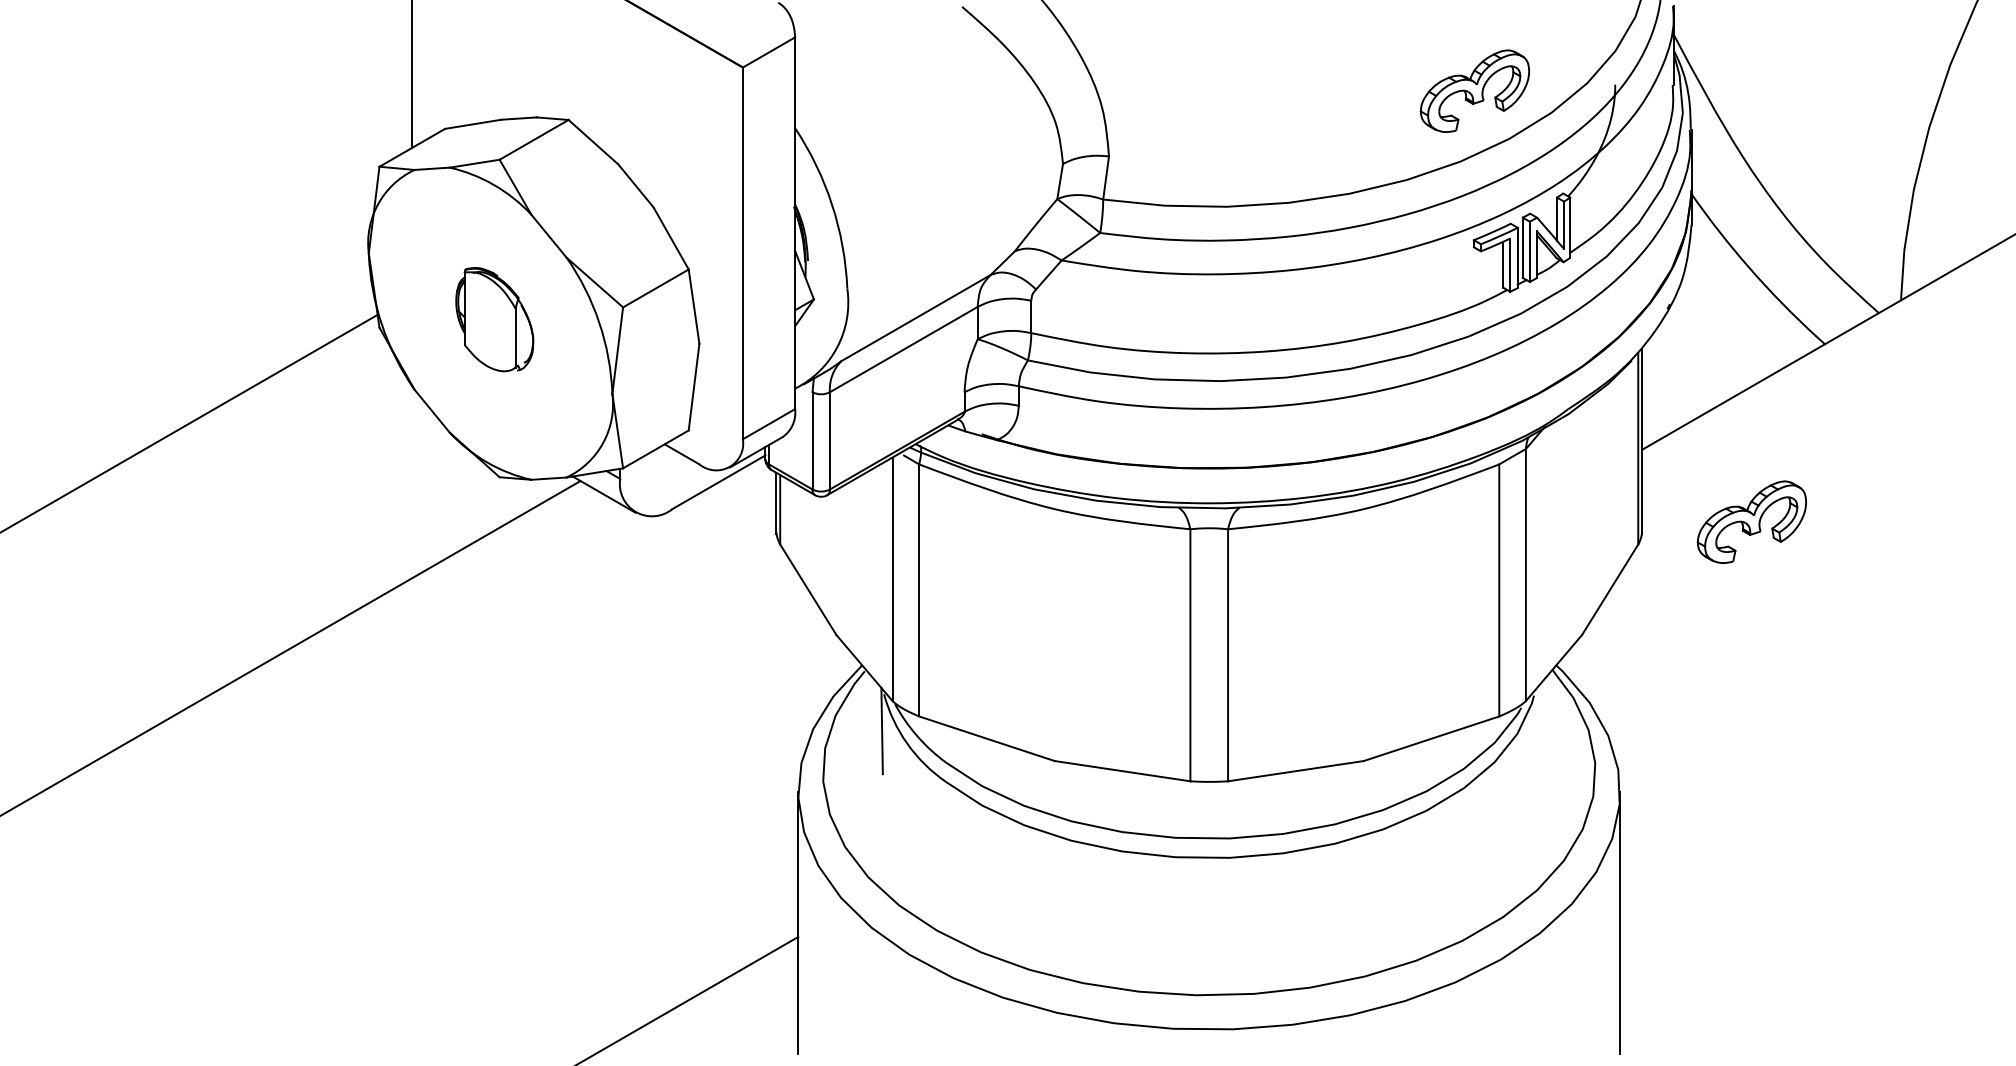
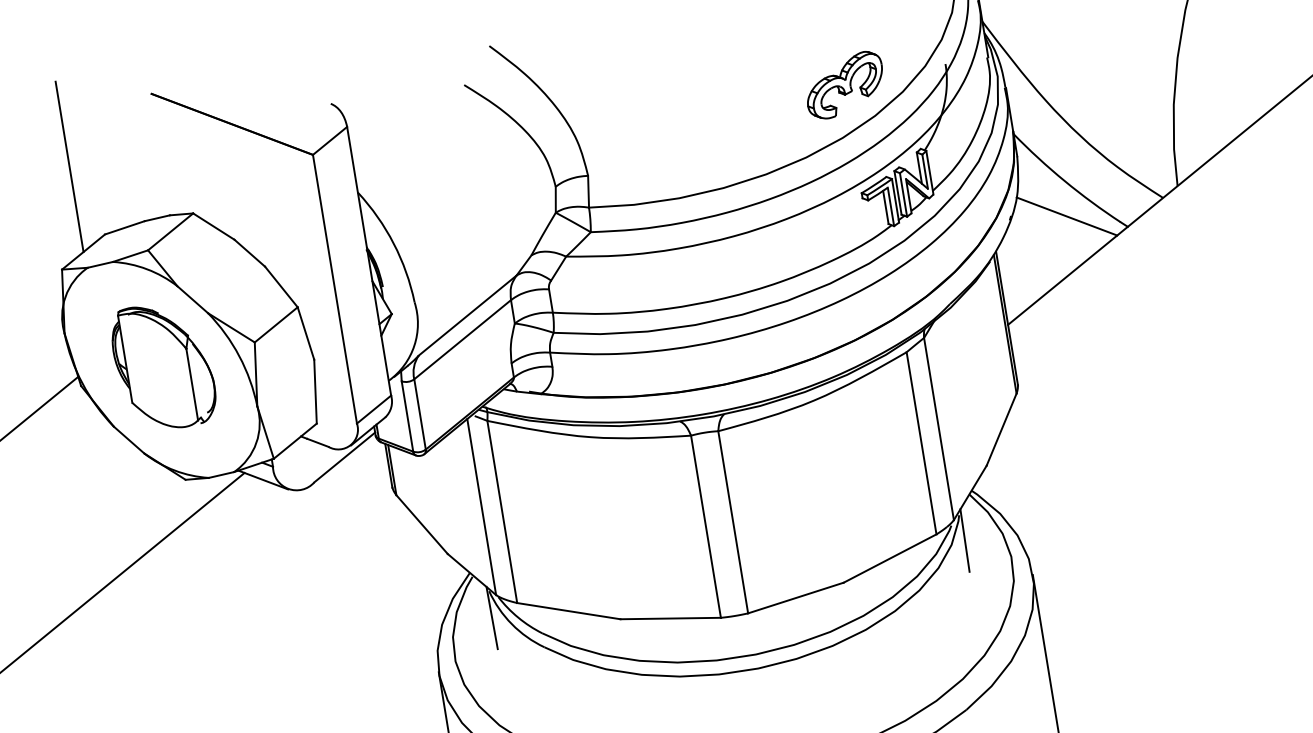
line: (1744, 316) -> (1066, 216), added
part: (494, 319) -> (163, 366), size x1.67
part: (1751, 521) -> (1095, 363), removed
line: (1536, 730) -> (965, 540), added

